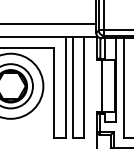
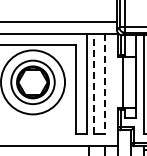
line: (73, 88) -> (94, 84), solid -> dashed
line: (84, 88) -> (105, 84), solid -> dashed

